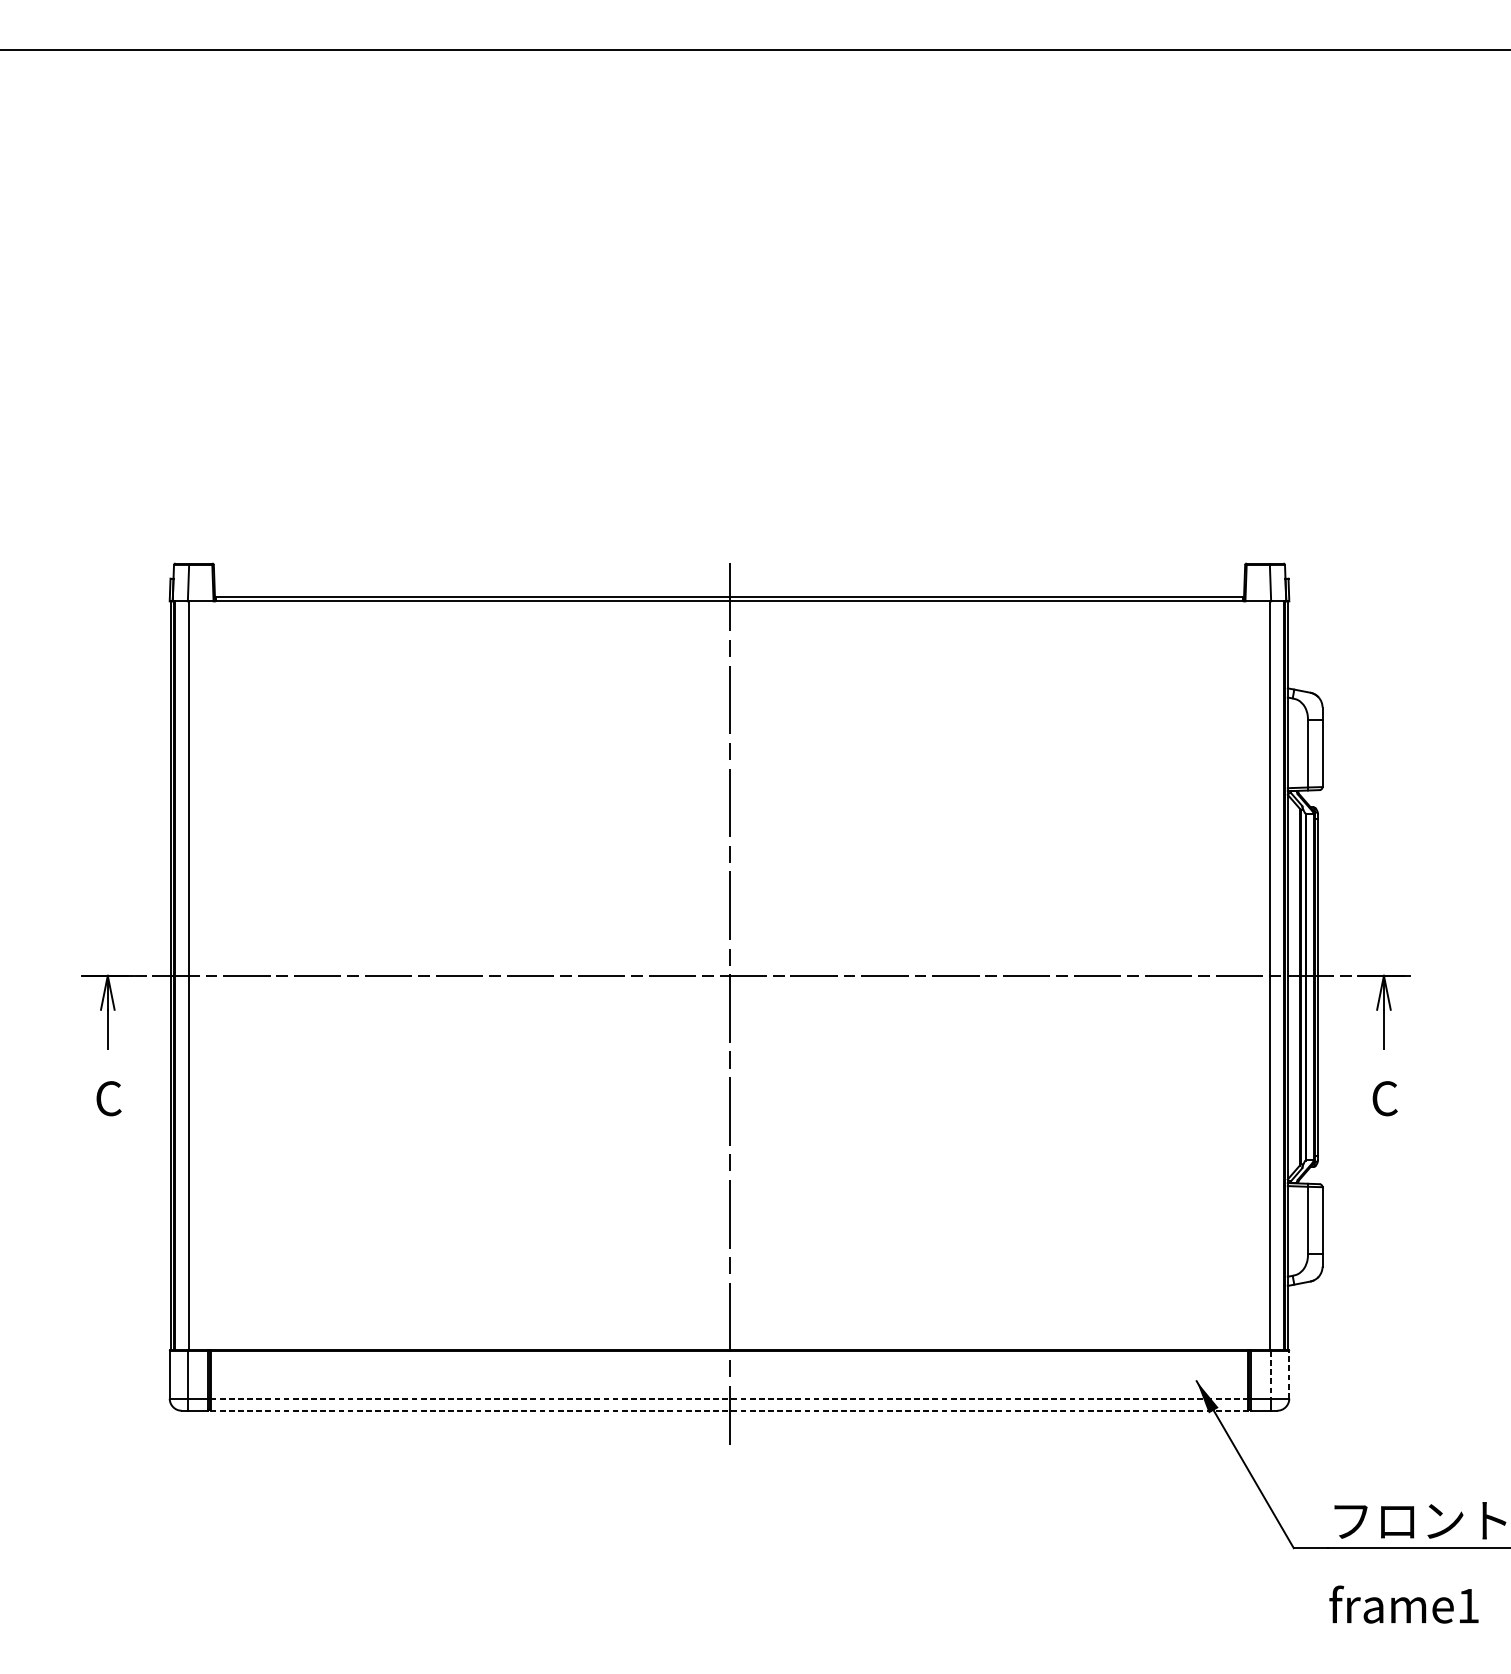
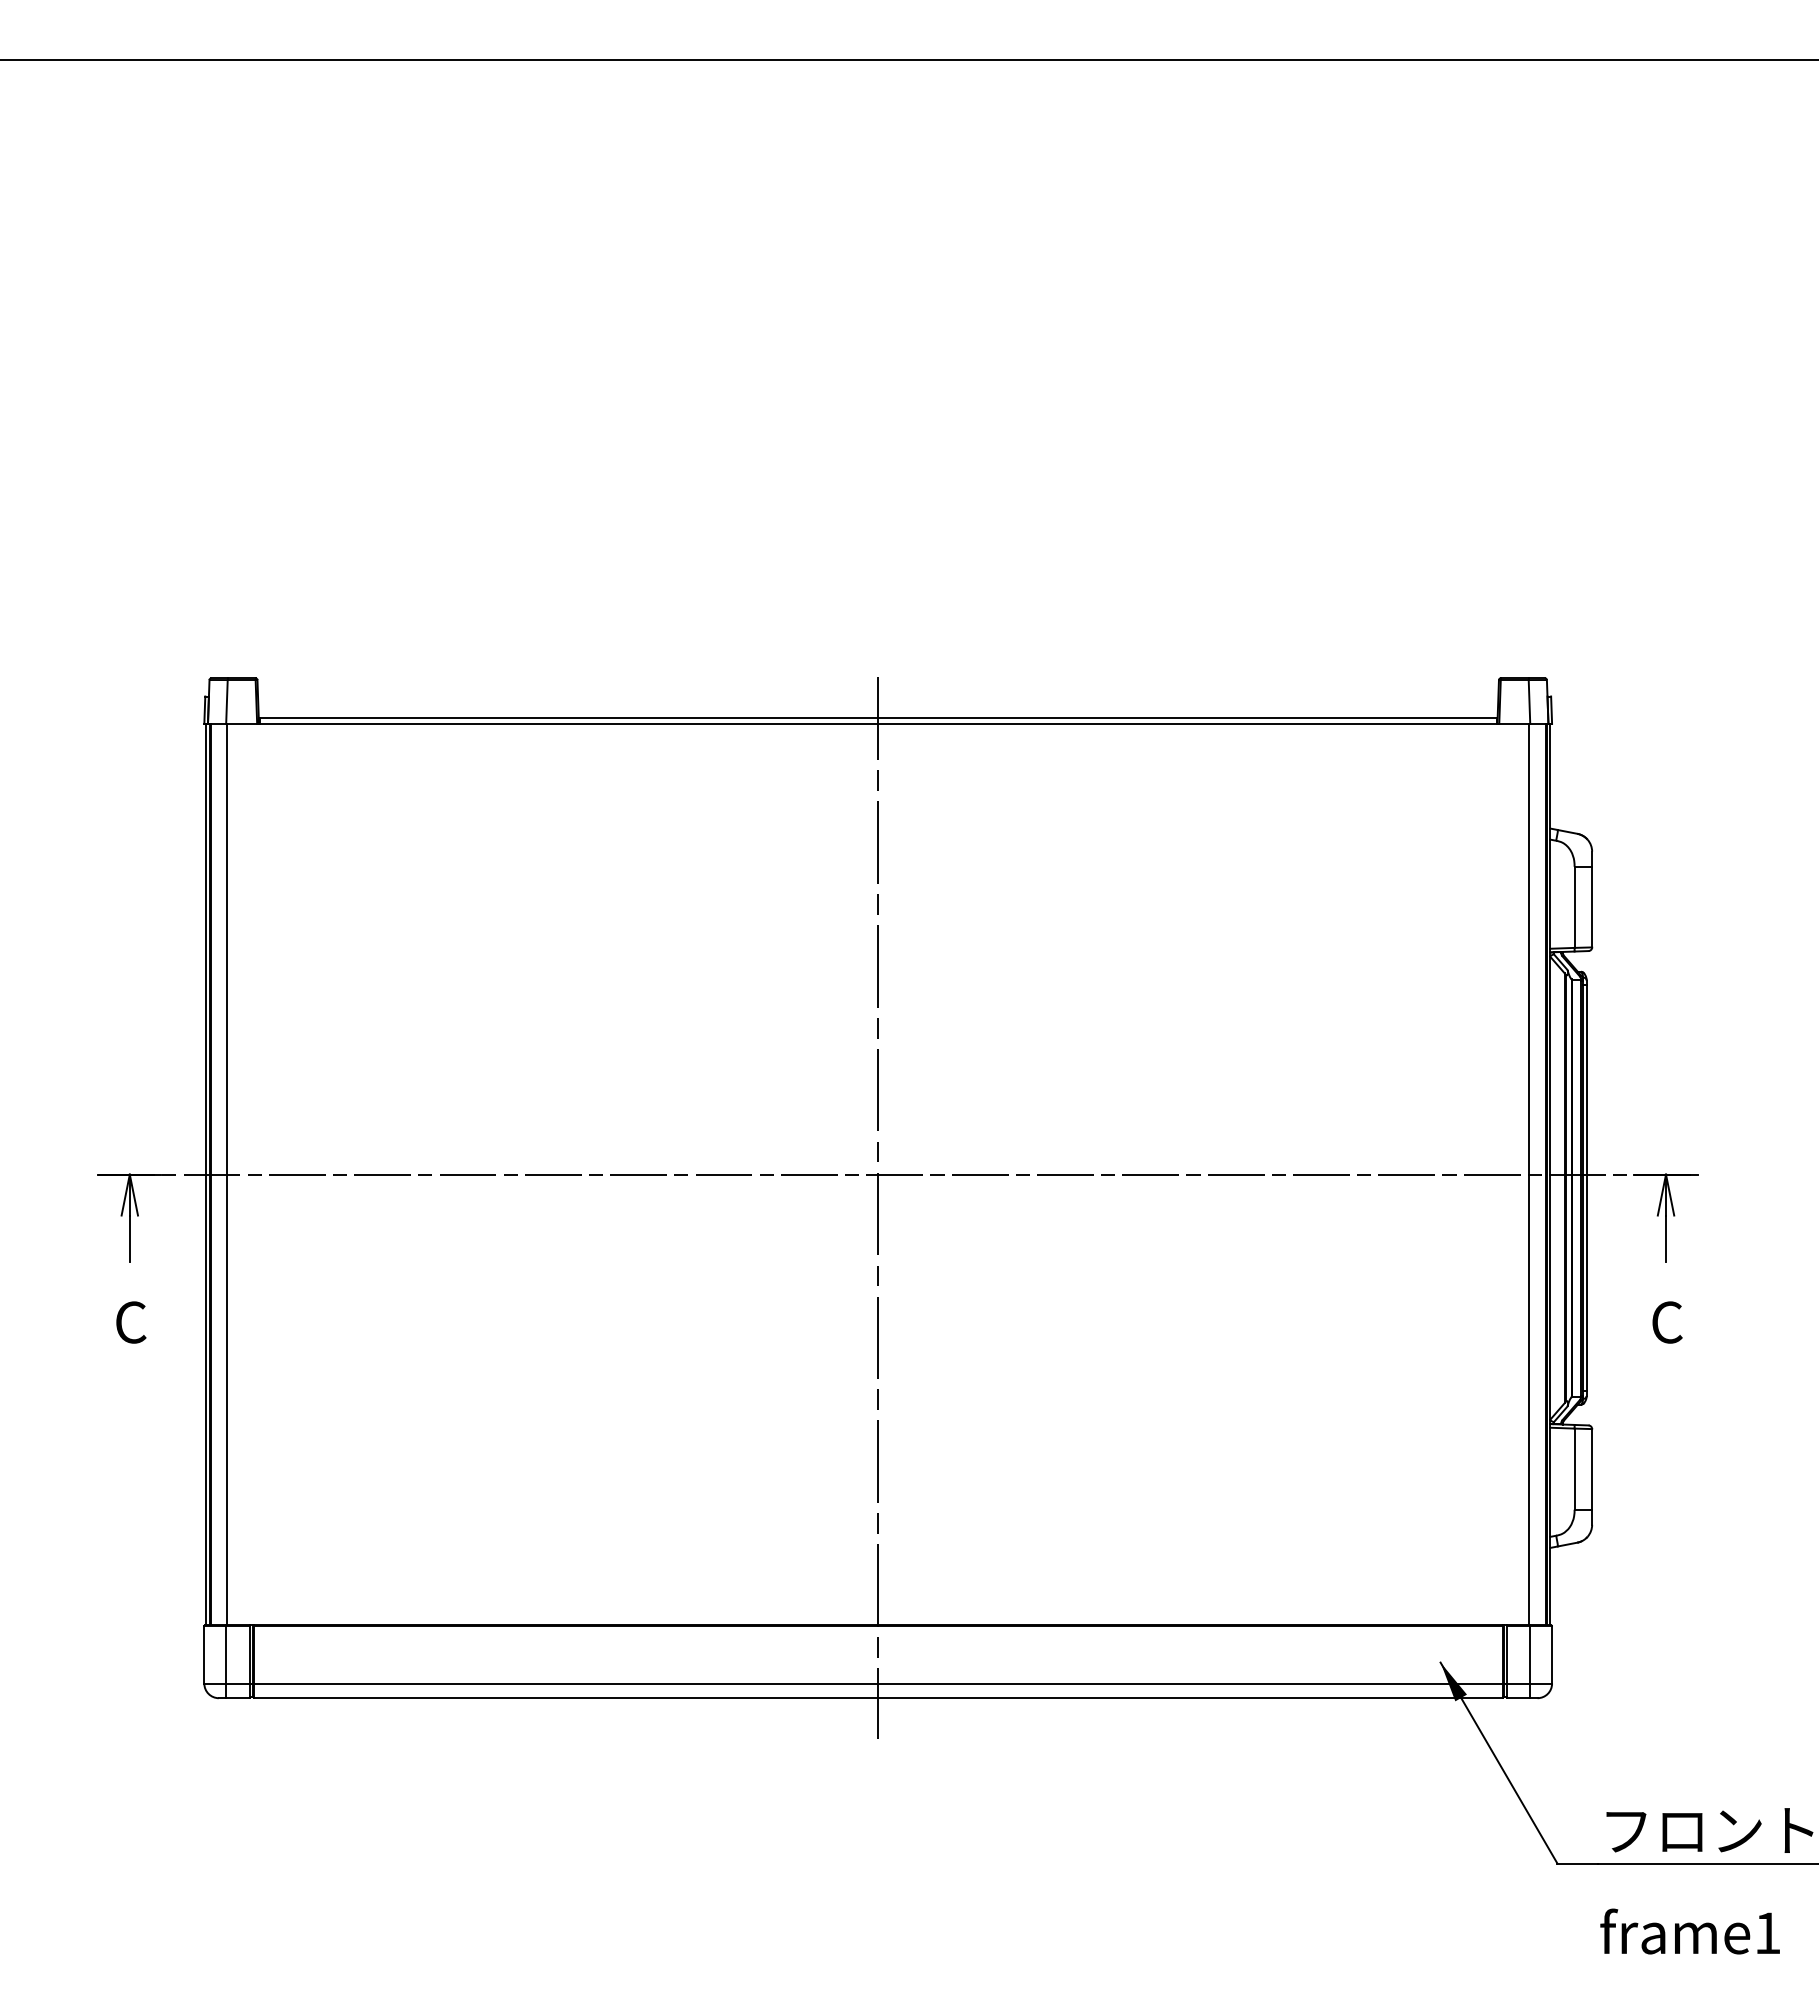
line: (1271, 1374) -> (1530, 1654), dashed -> solid
line: (1289, 1374) -> (1552, 1654), dashed -> solid
line: (729, 1398) -> (878, 1683), dashed -> solid
line: (729, 1411) -> (878, 1698), dashed -> solid

